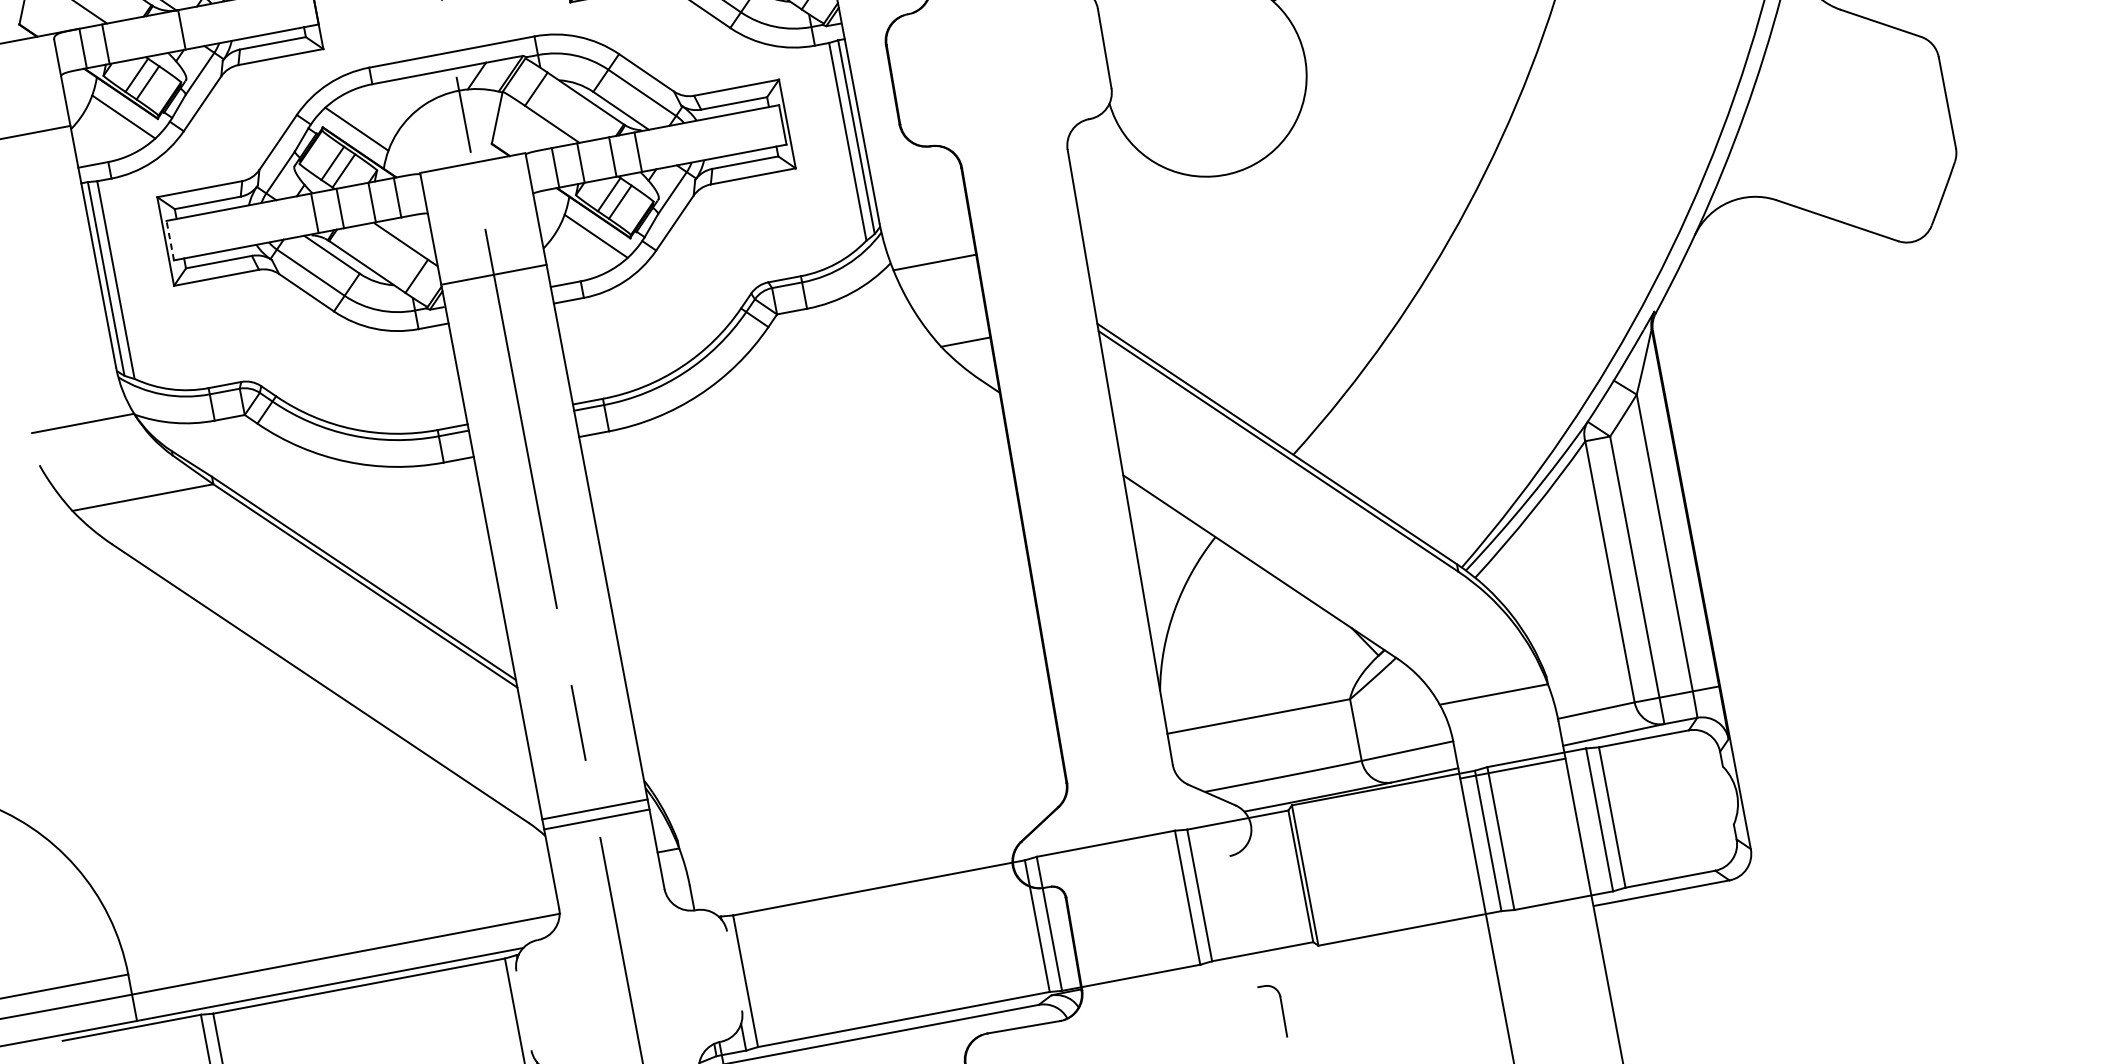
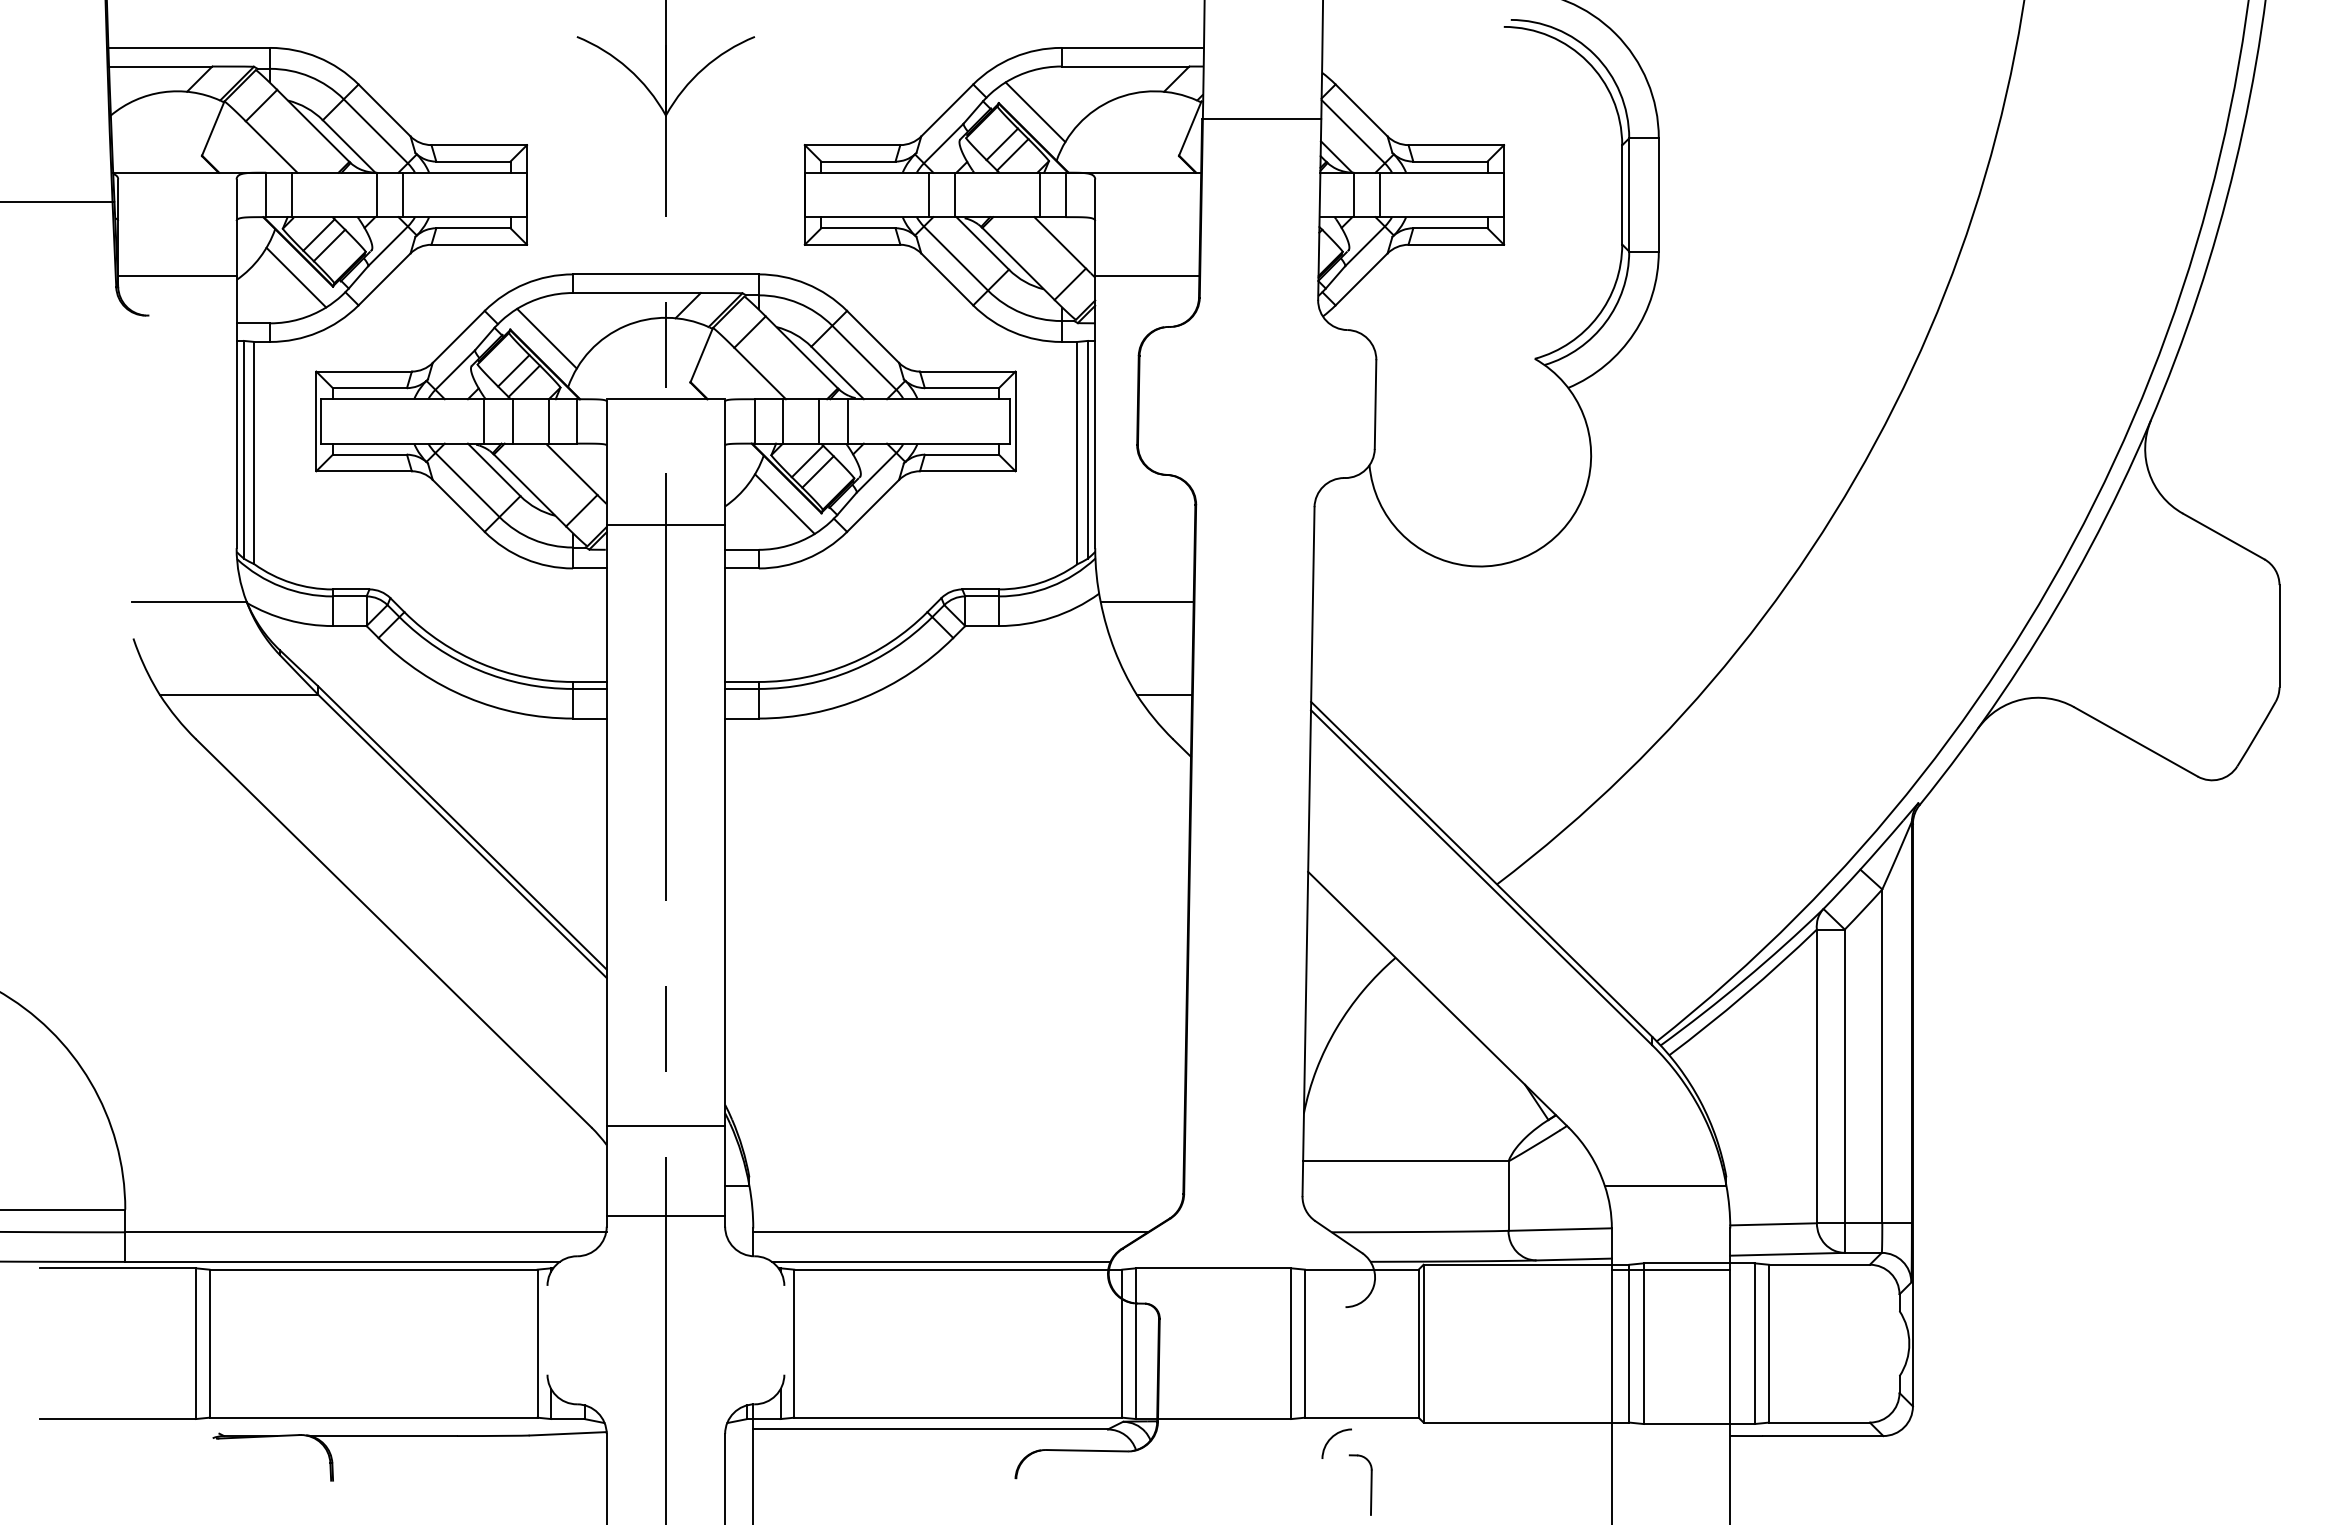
line: (204, 25) -> (402, 194), added
line: (170, 239) -> (321, 420), dashed -> solid
line: (596, 819) -> (665, 1216), moved
line: (865, 856) -> (950, 1232), added
line: (862, 883) -> (941, 1261), added
curve: (1240, 975) -> (1332, 1438), added

